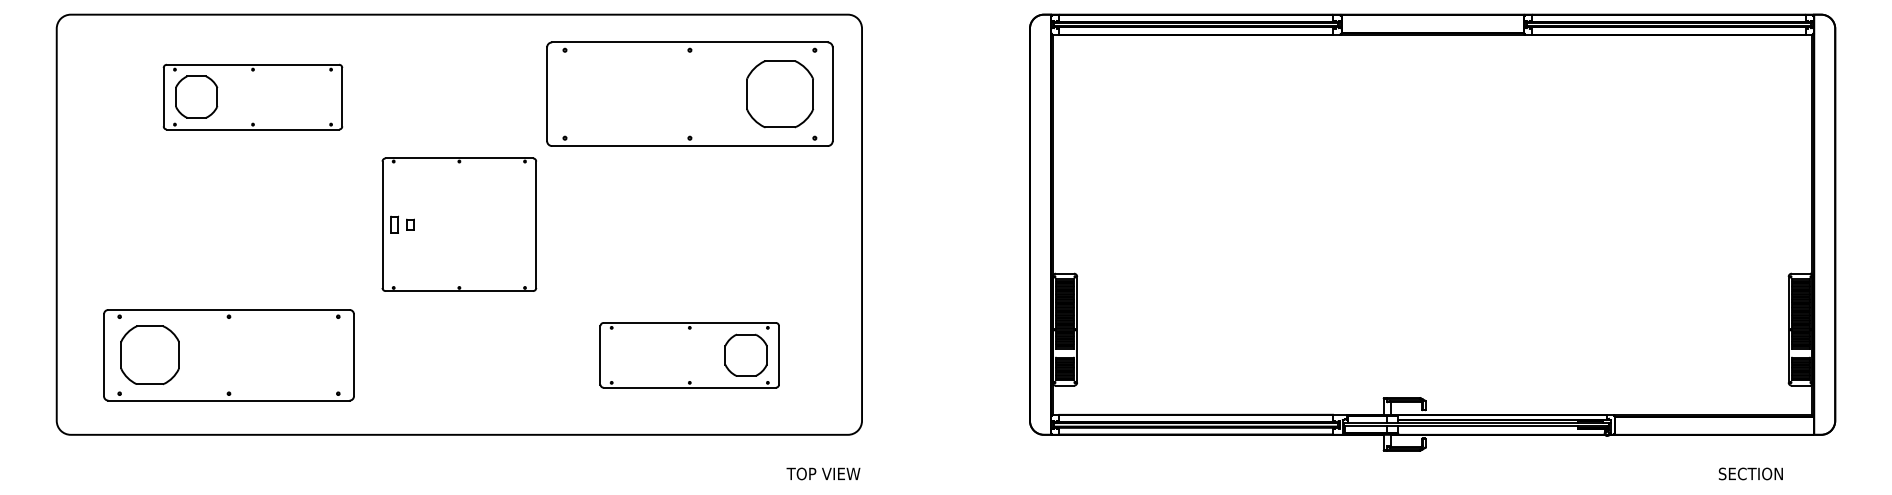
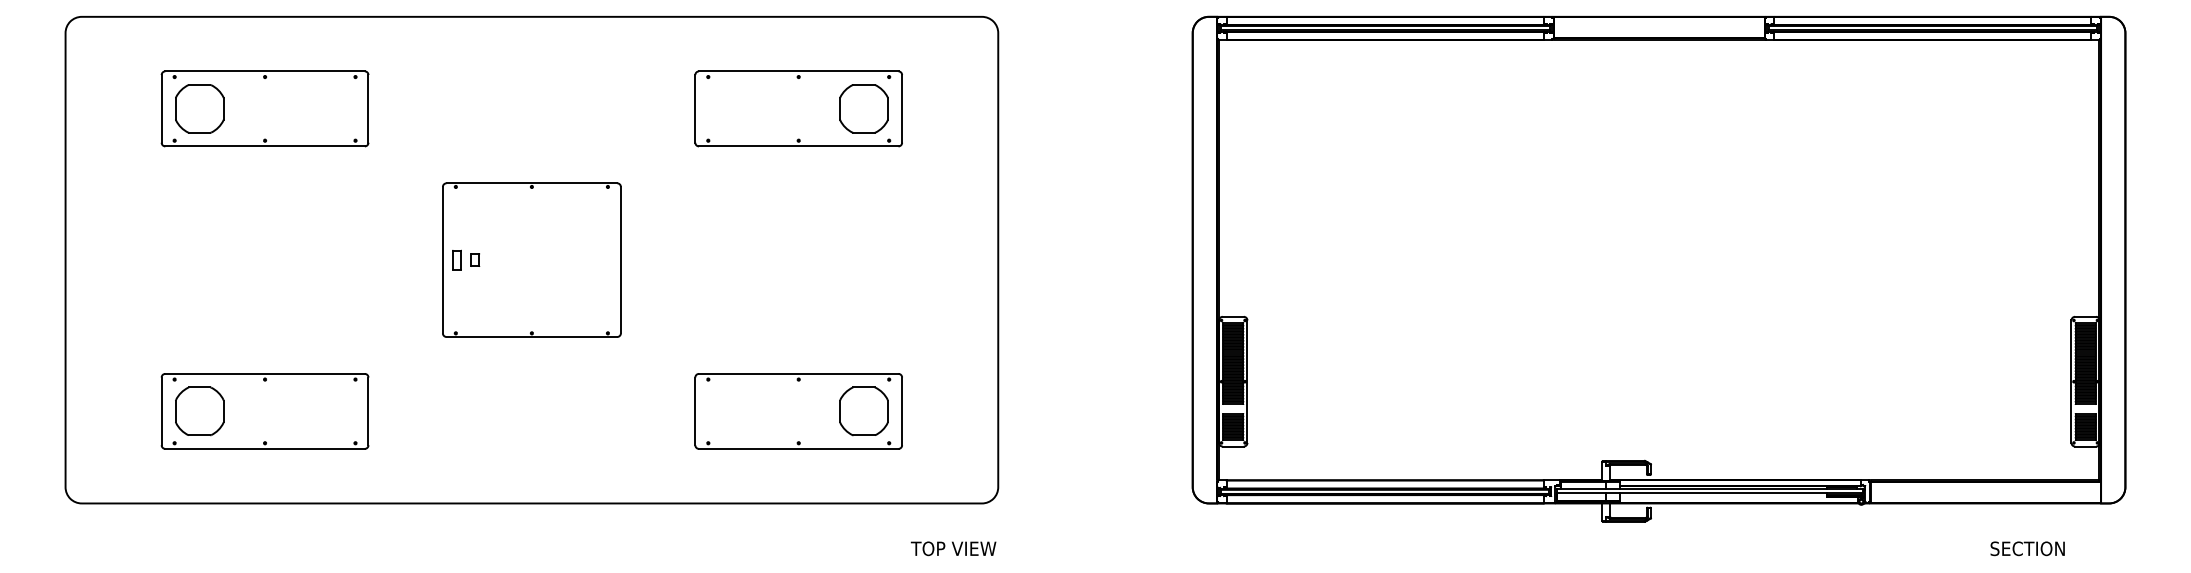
part: (689, 93) -> (798, 108), size x0.62
part: (252, 96) -> (264, 108), moved
part: (228, 355) -> (264, 411), size x0.71

